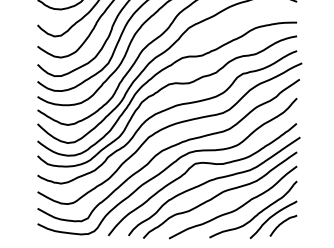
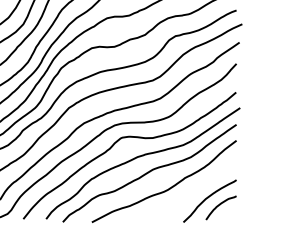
curve: (257, 213) -> (191, 193), removed

